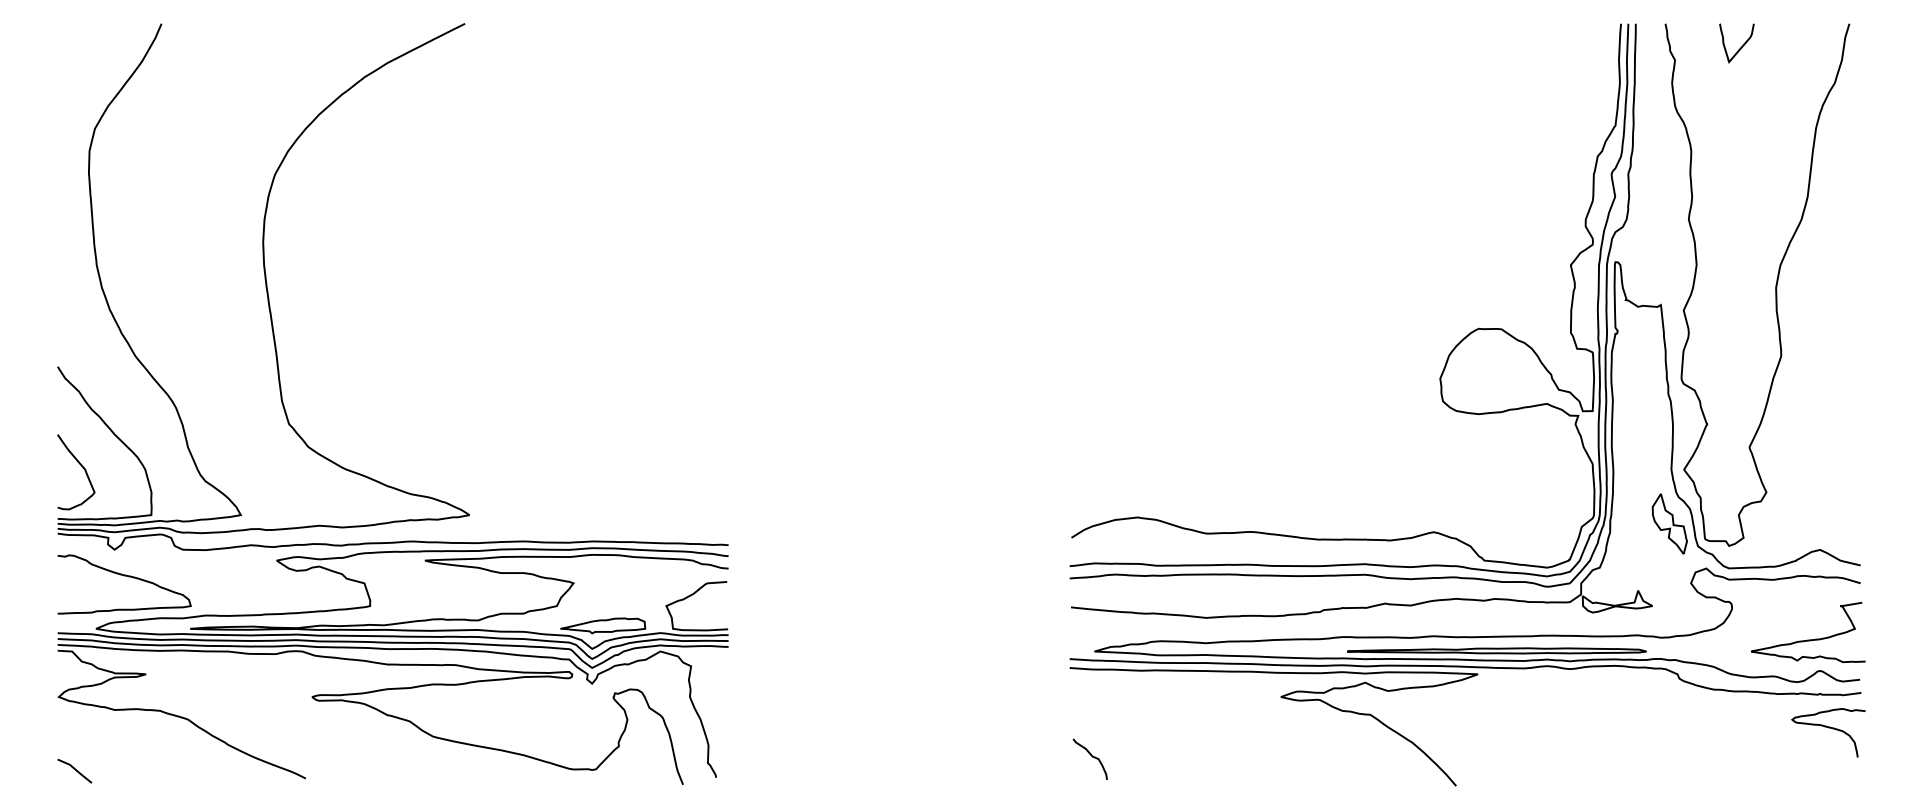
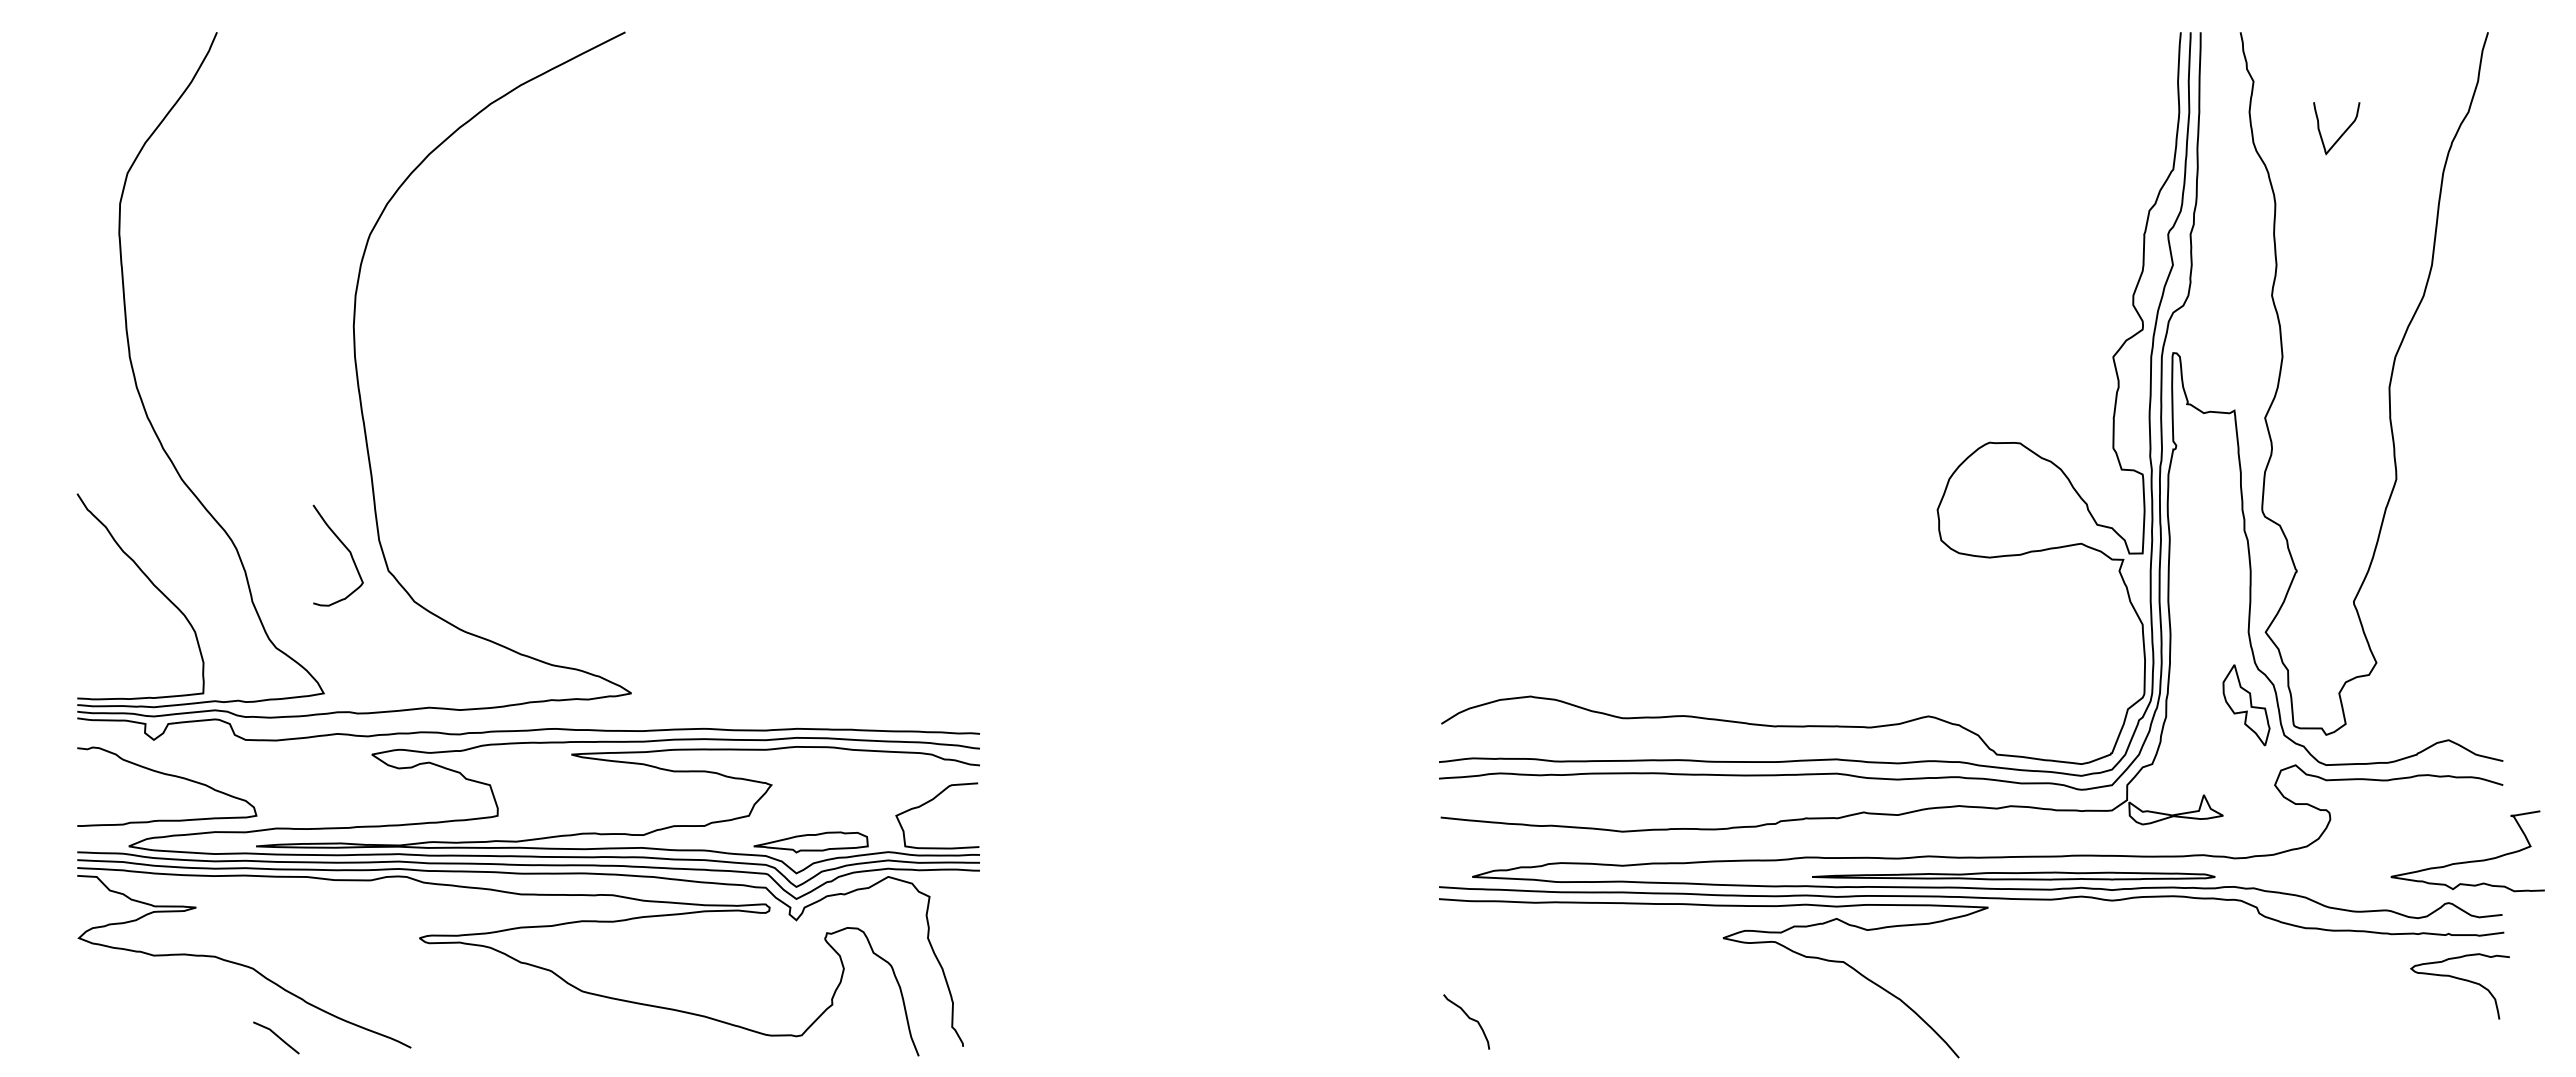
curve: (1741, 46) -> (2342, 133), moved
curve: (81, 466) -> (345, 548), moved
curve: (1811, 639) -> (2471, 860), moved
curve: (74, 770) -> (276, 1036), moved

